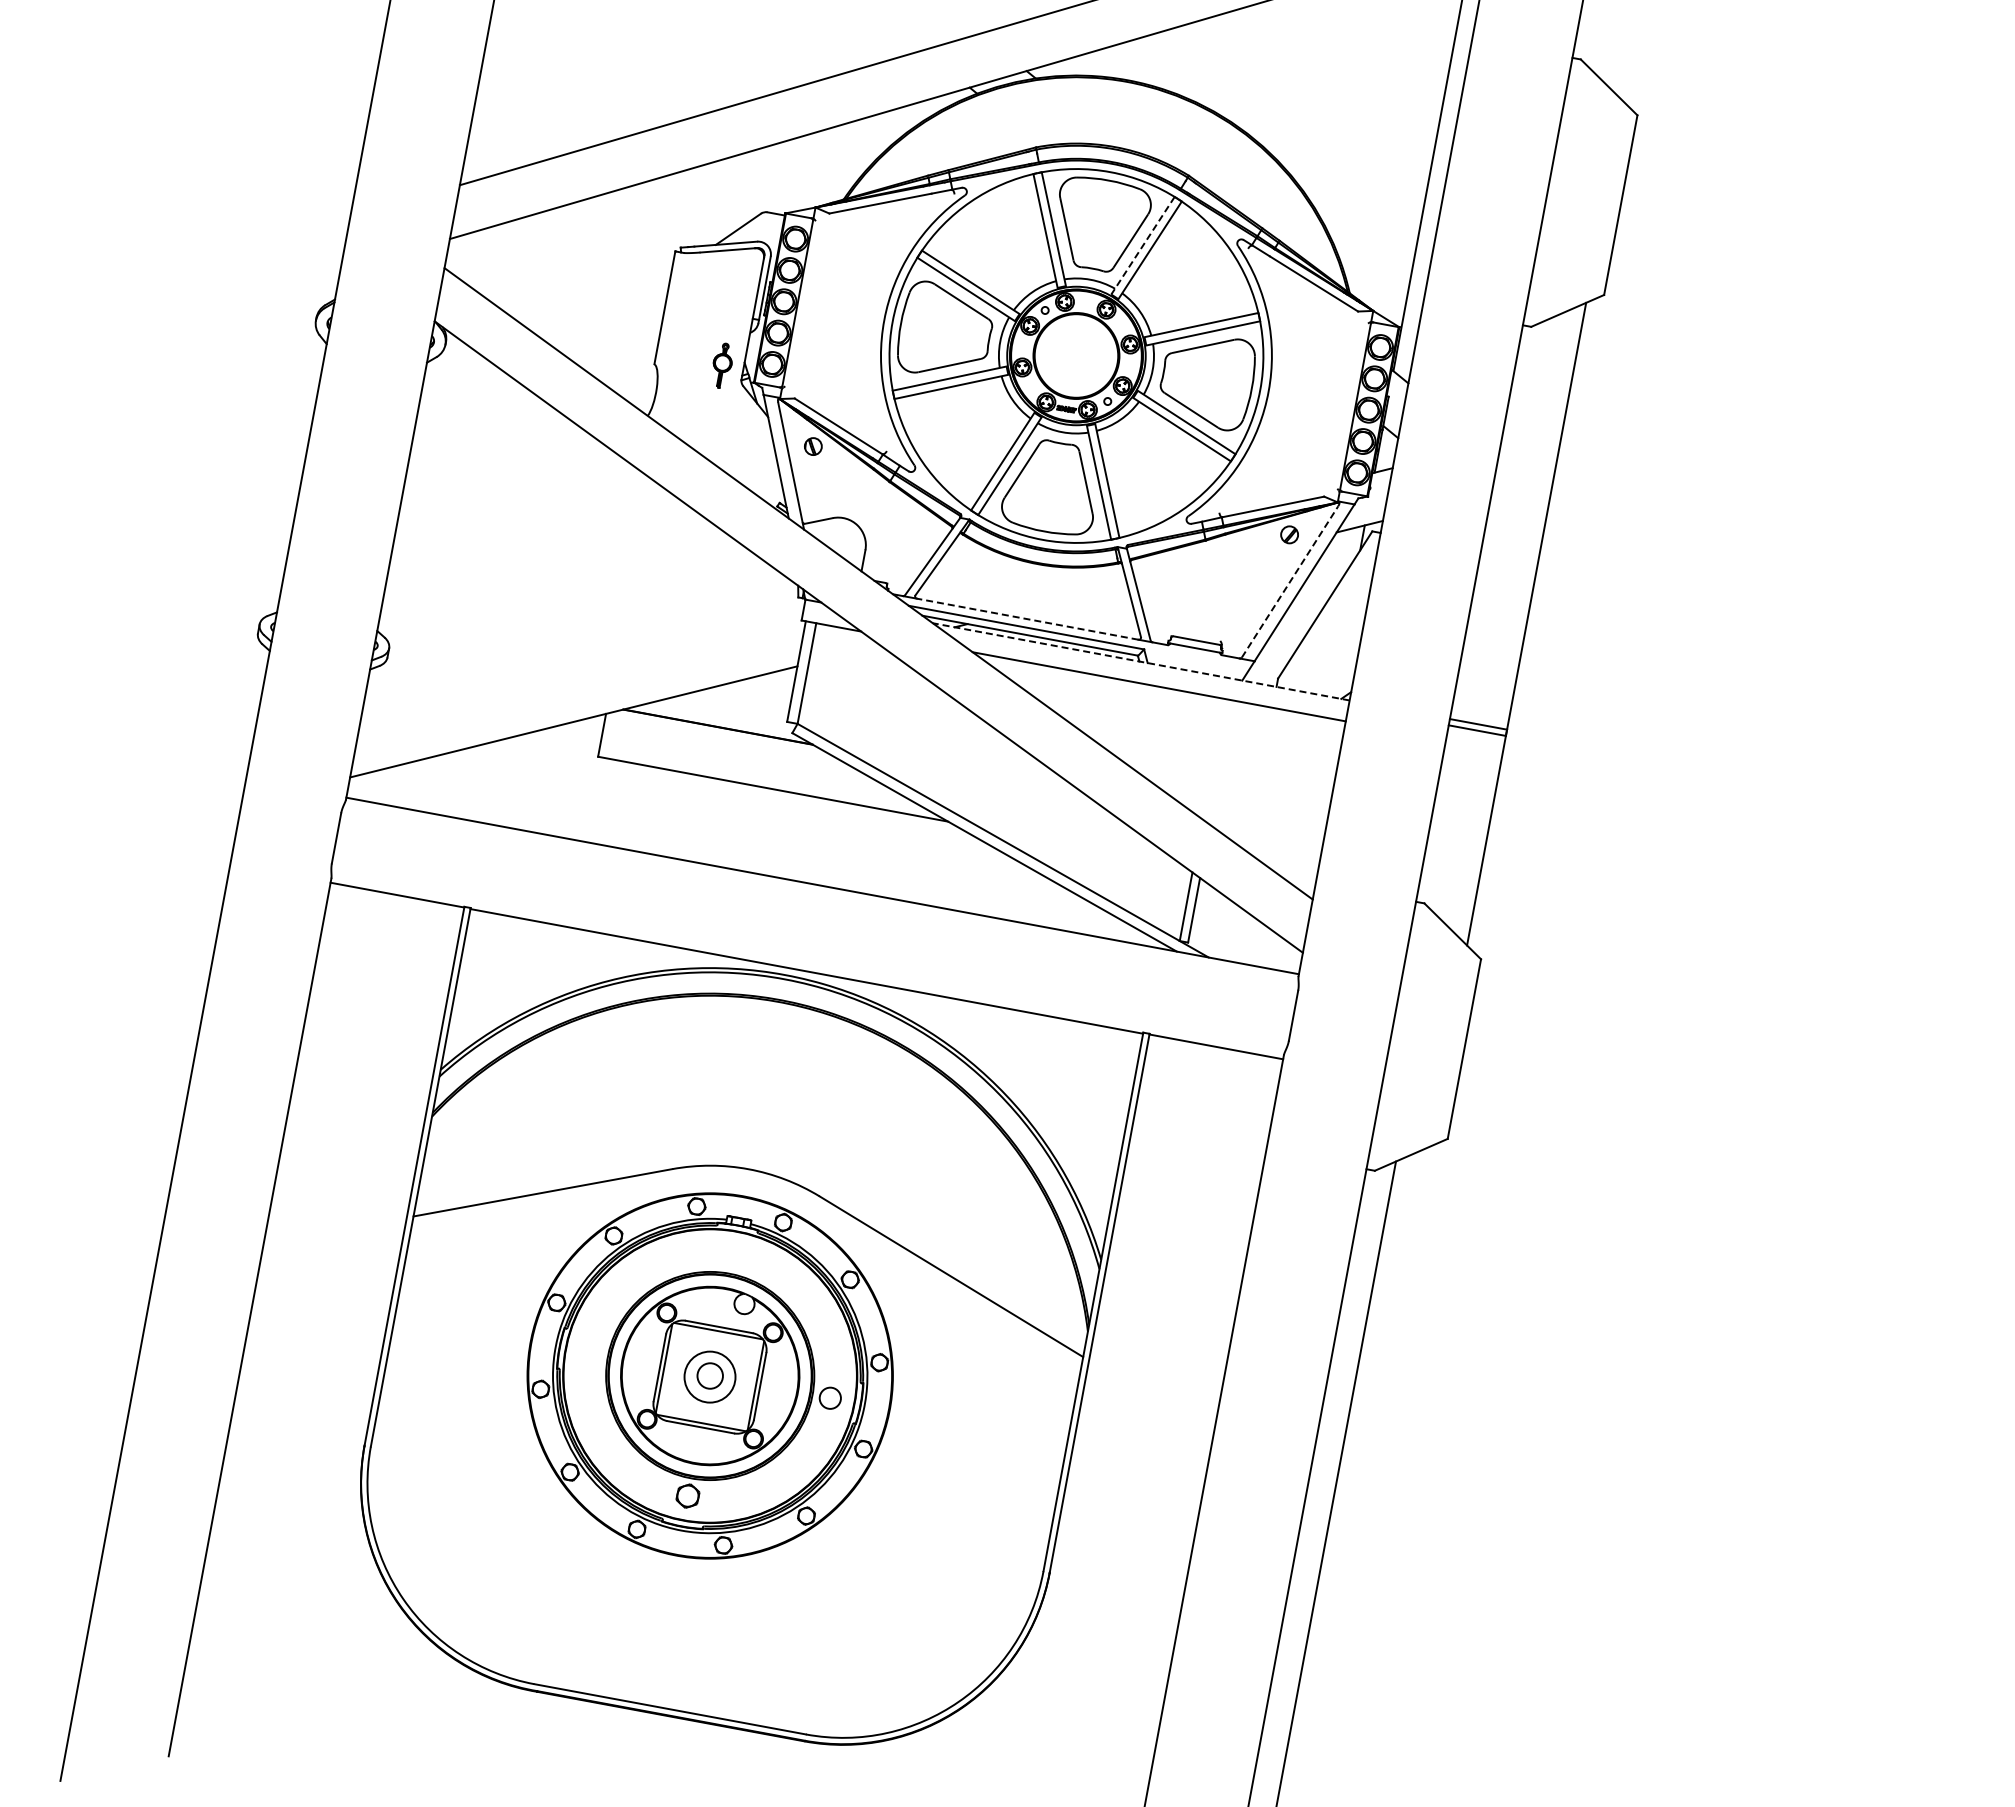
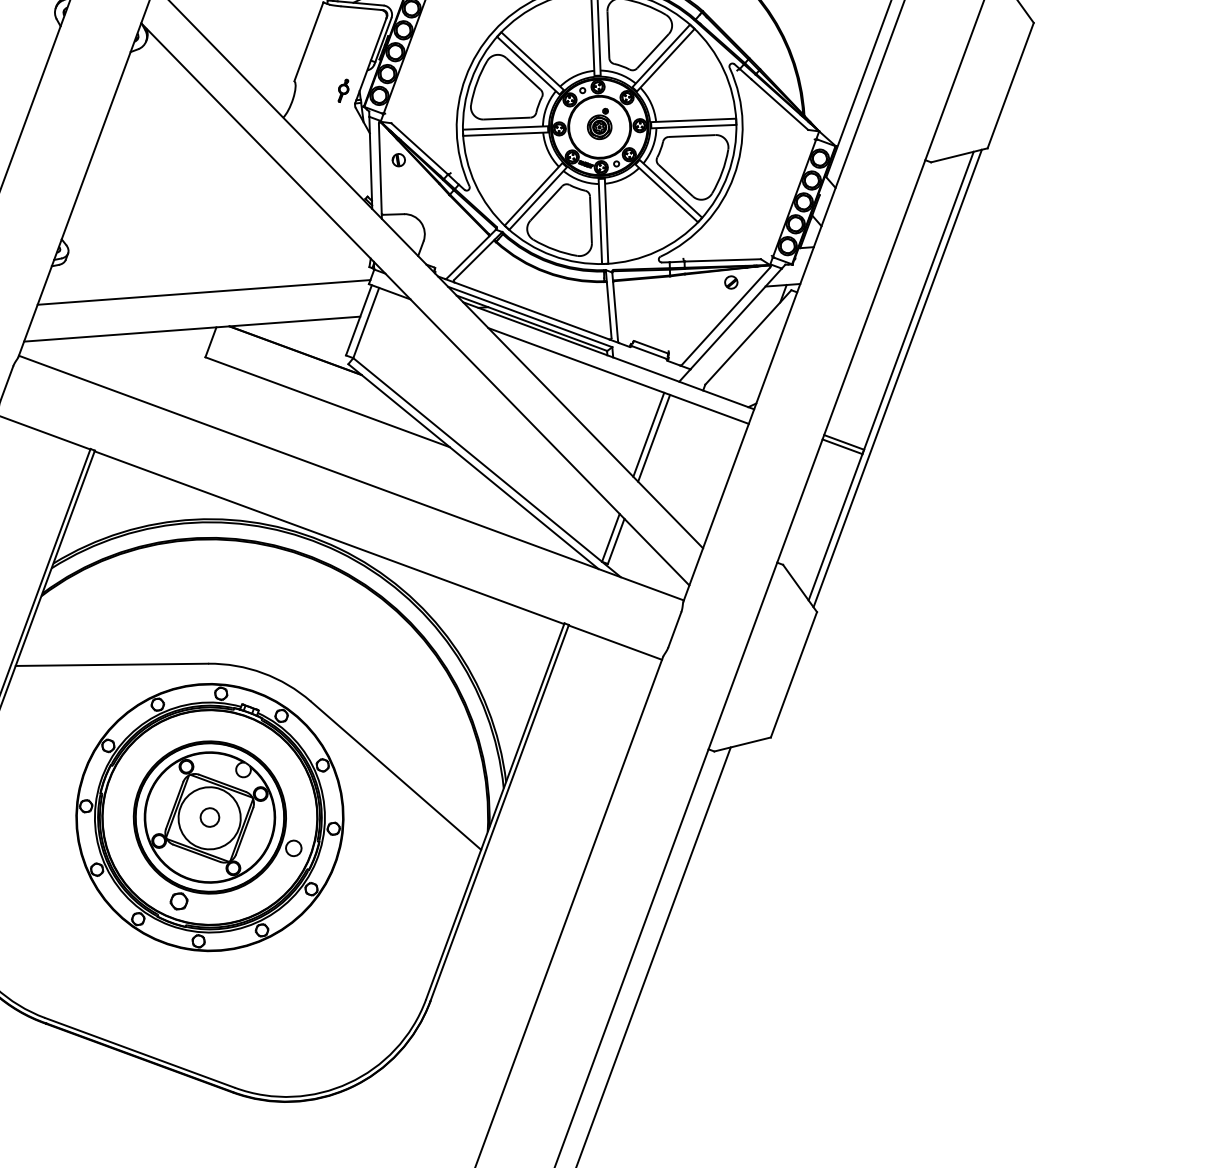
line: (1142, 246) -> (660, 56), dashed -> solid
part: (1076, 350) -> (600, 123), added
part: (722, 365) -> (343, 90), size x0.71
line: (1290, 581) -> (726, 316), dashed -> solid
line: (1027, 619) -> (531, 311), dashed -> solid
line: (1535, 625) -> (897, 378), added
line: (1141, 661) -> (608, 355), dashed -> solid
line: (580, 669) -> (203, 292), added
line: (1213, 758) -> (648, 434), added
line: (1220, 762) -> (653, 438), added
circle: (709, 1376) -> (209, 817), size x1.67

